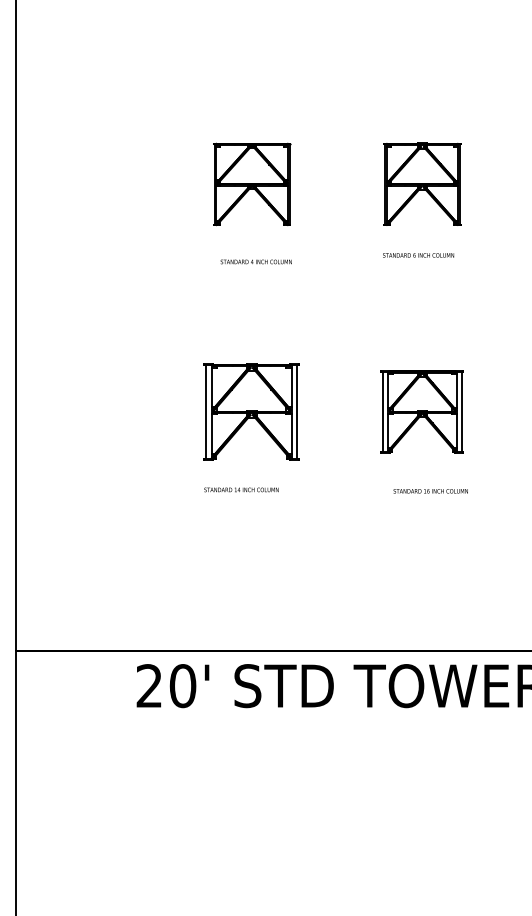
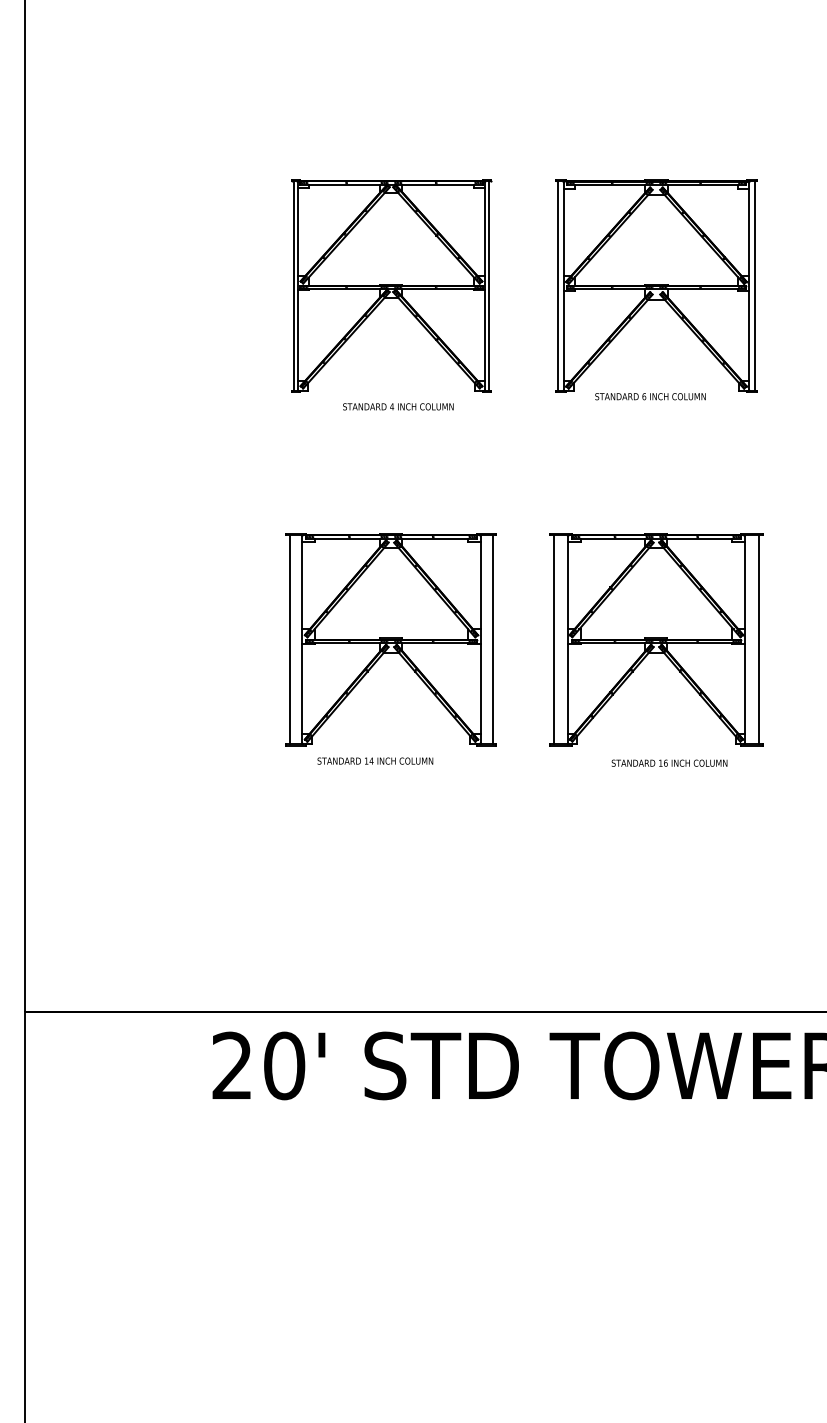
part: (252, 184) -> (392, 286), size x1.67
part: (422, 184) -> (656, 286), size x1.67
part: (251, 411) -> (390, 639), size x1.43
part: (422, 411) -> (656, 639), size x1.67

